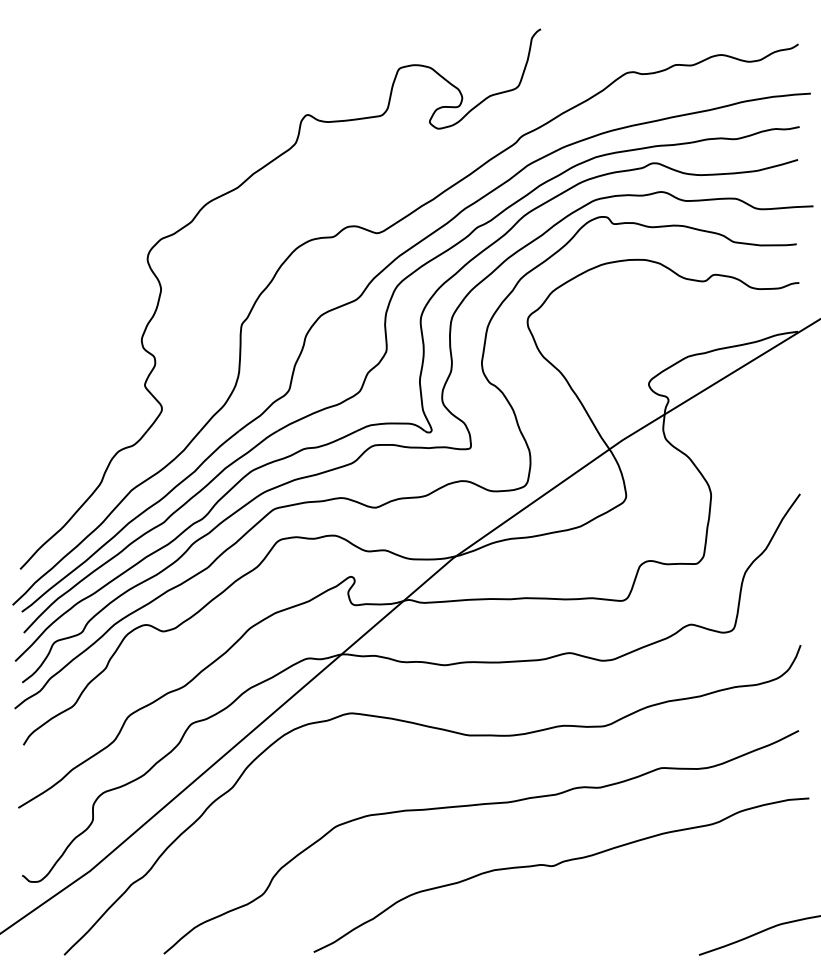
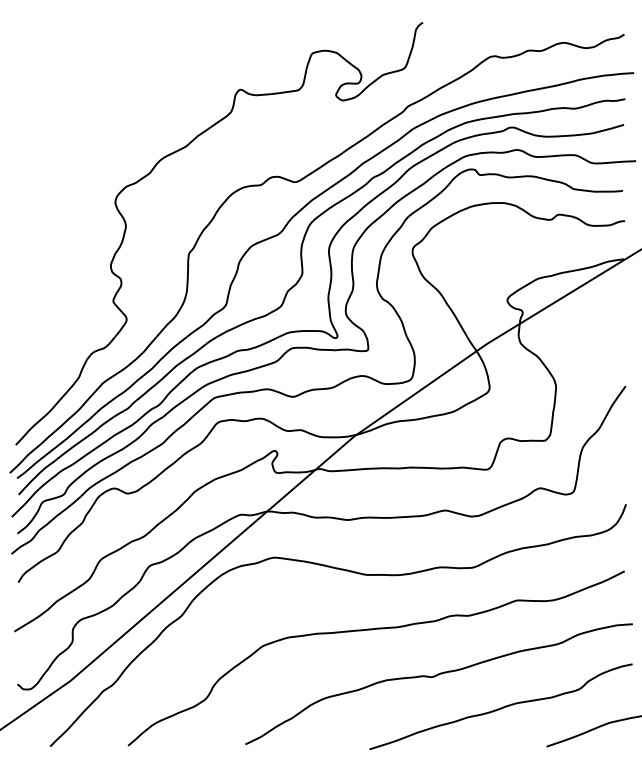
curve: (640, 904) -> (500, 707), added

